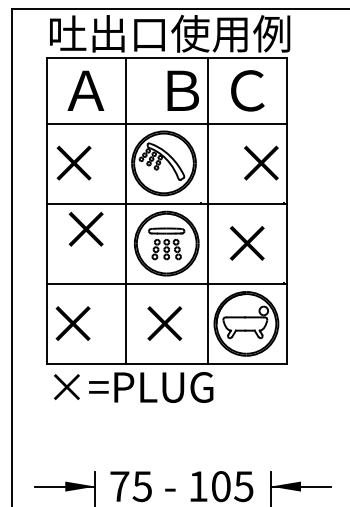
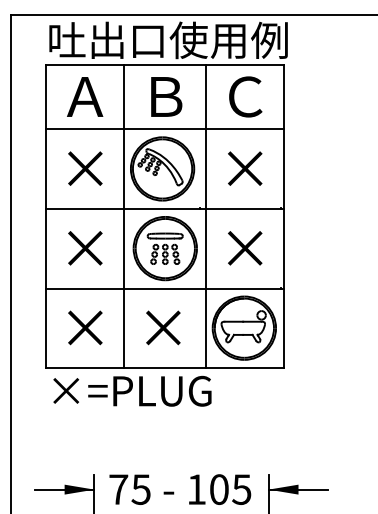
text: (183, 90) -> (166, 96), moved
text: (74, 162) -> (85, 168), moved
text: (261, 162) -> (245, 168), moved
text: (86, 229) -> (85, 248), moved
text: (73, 323) -> (85, 327), moved

